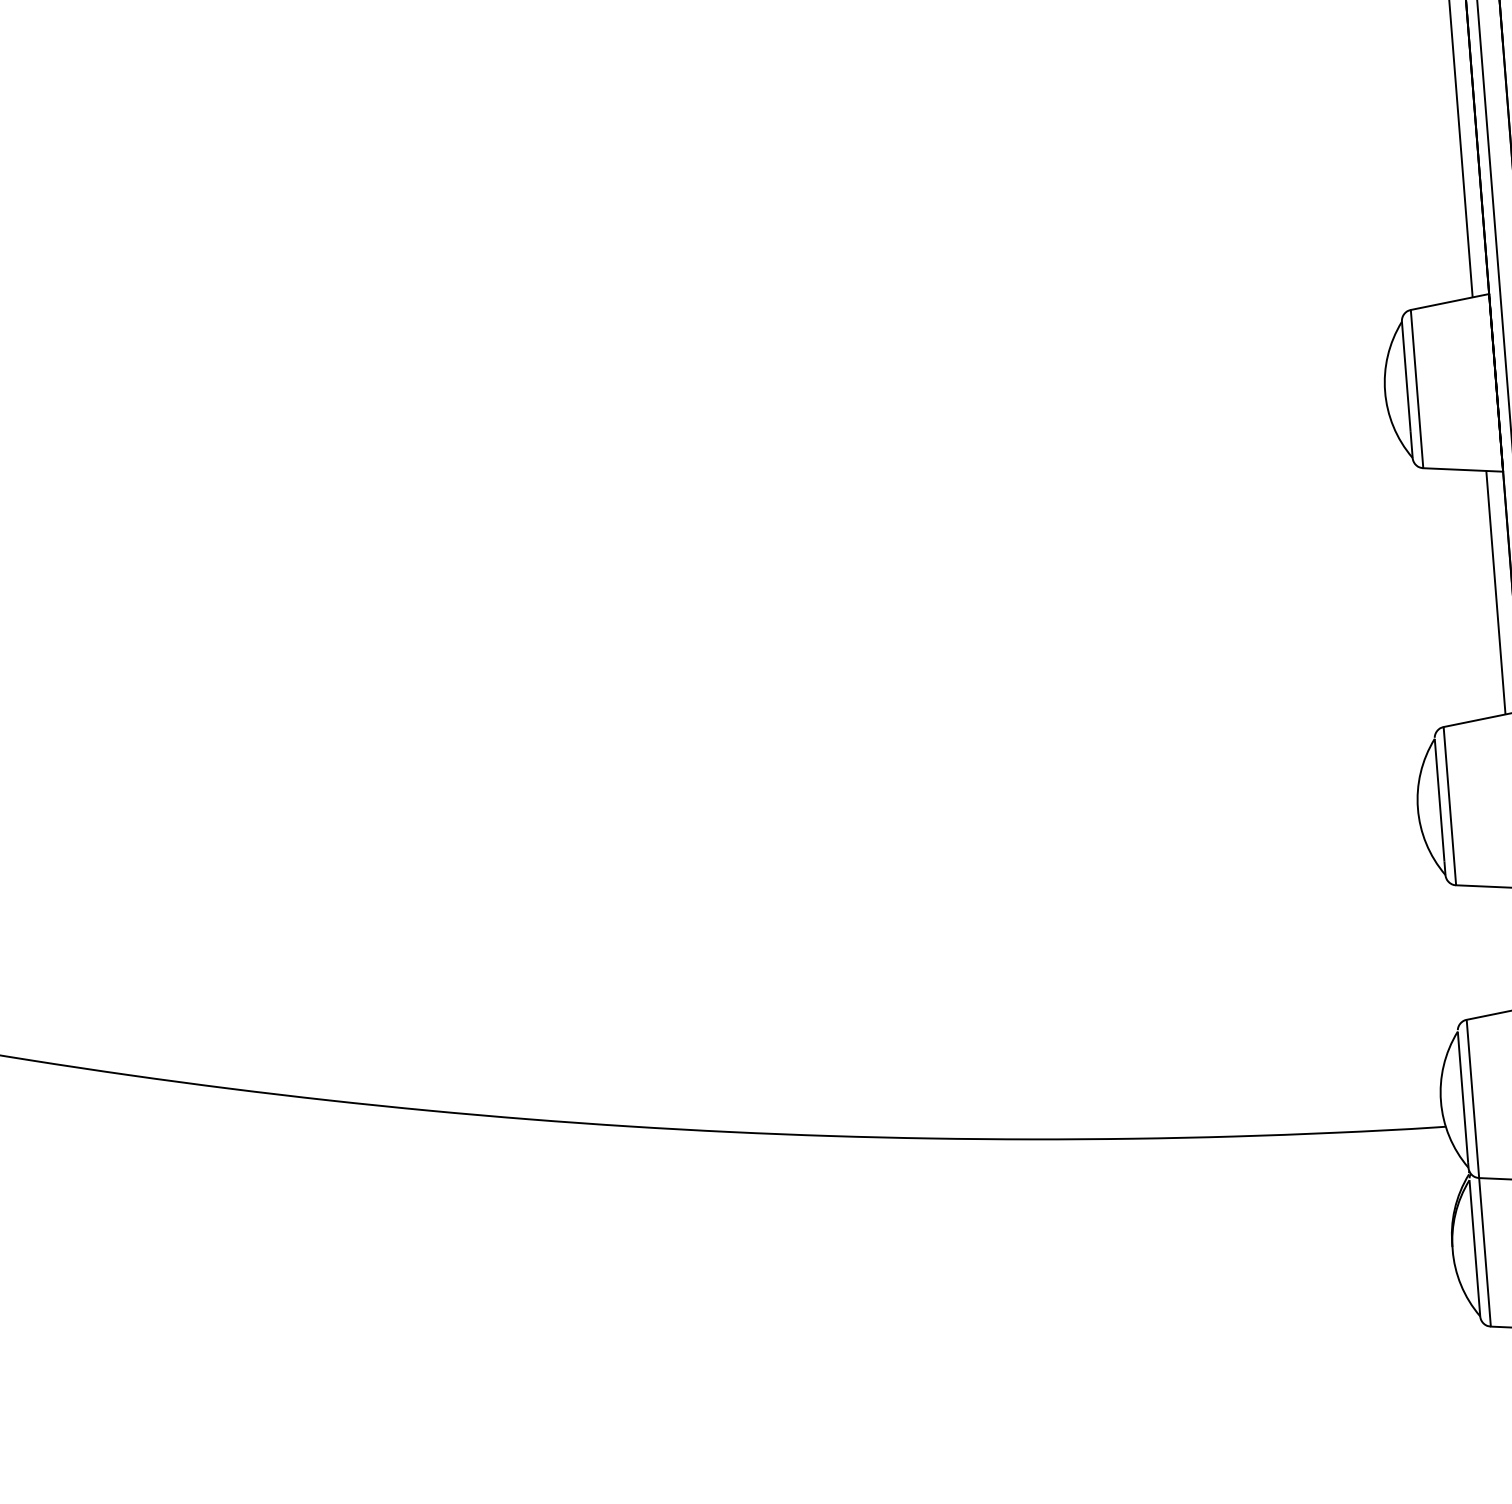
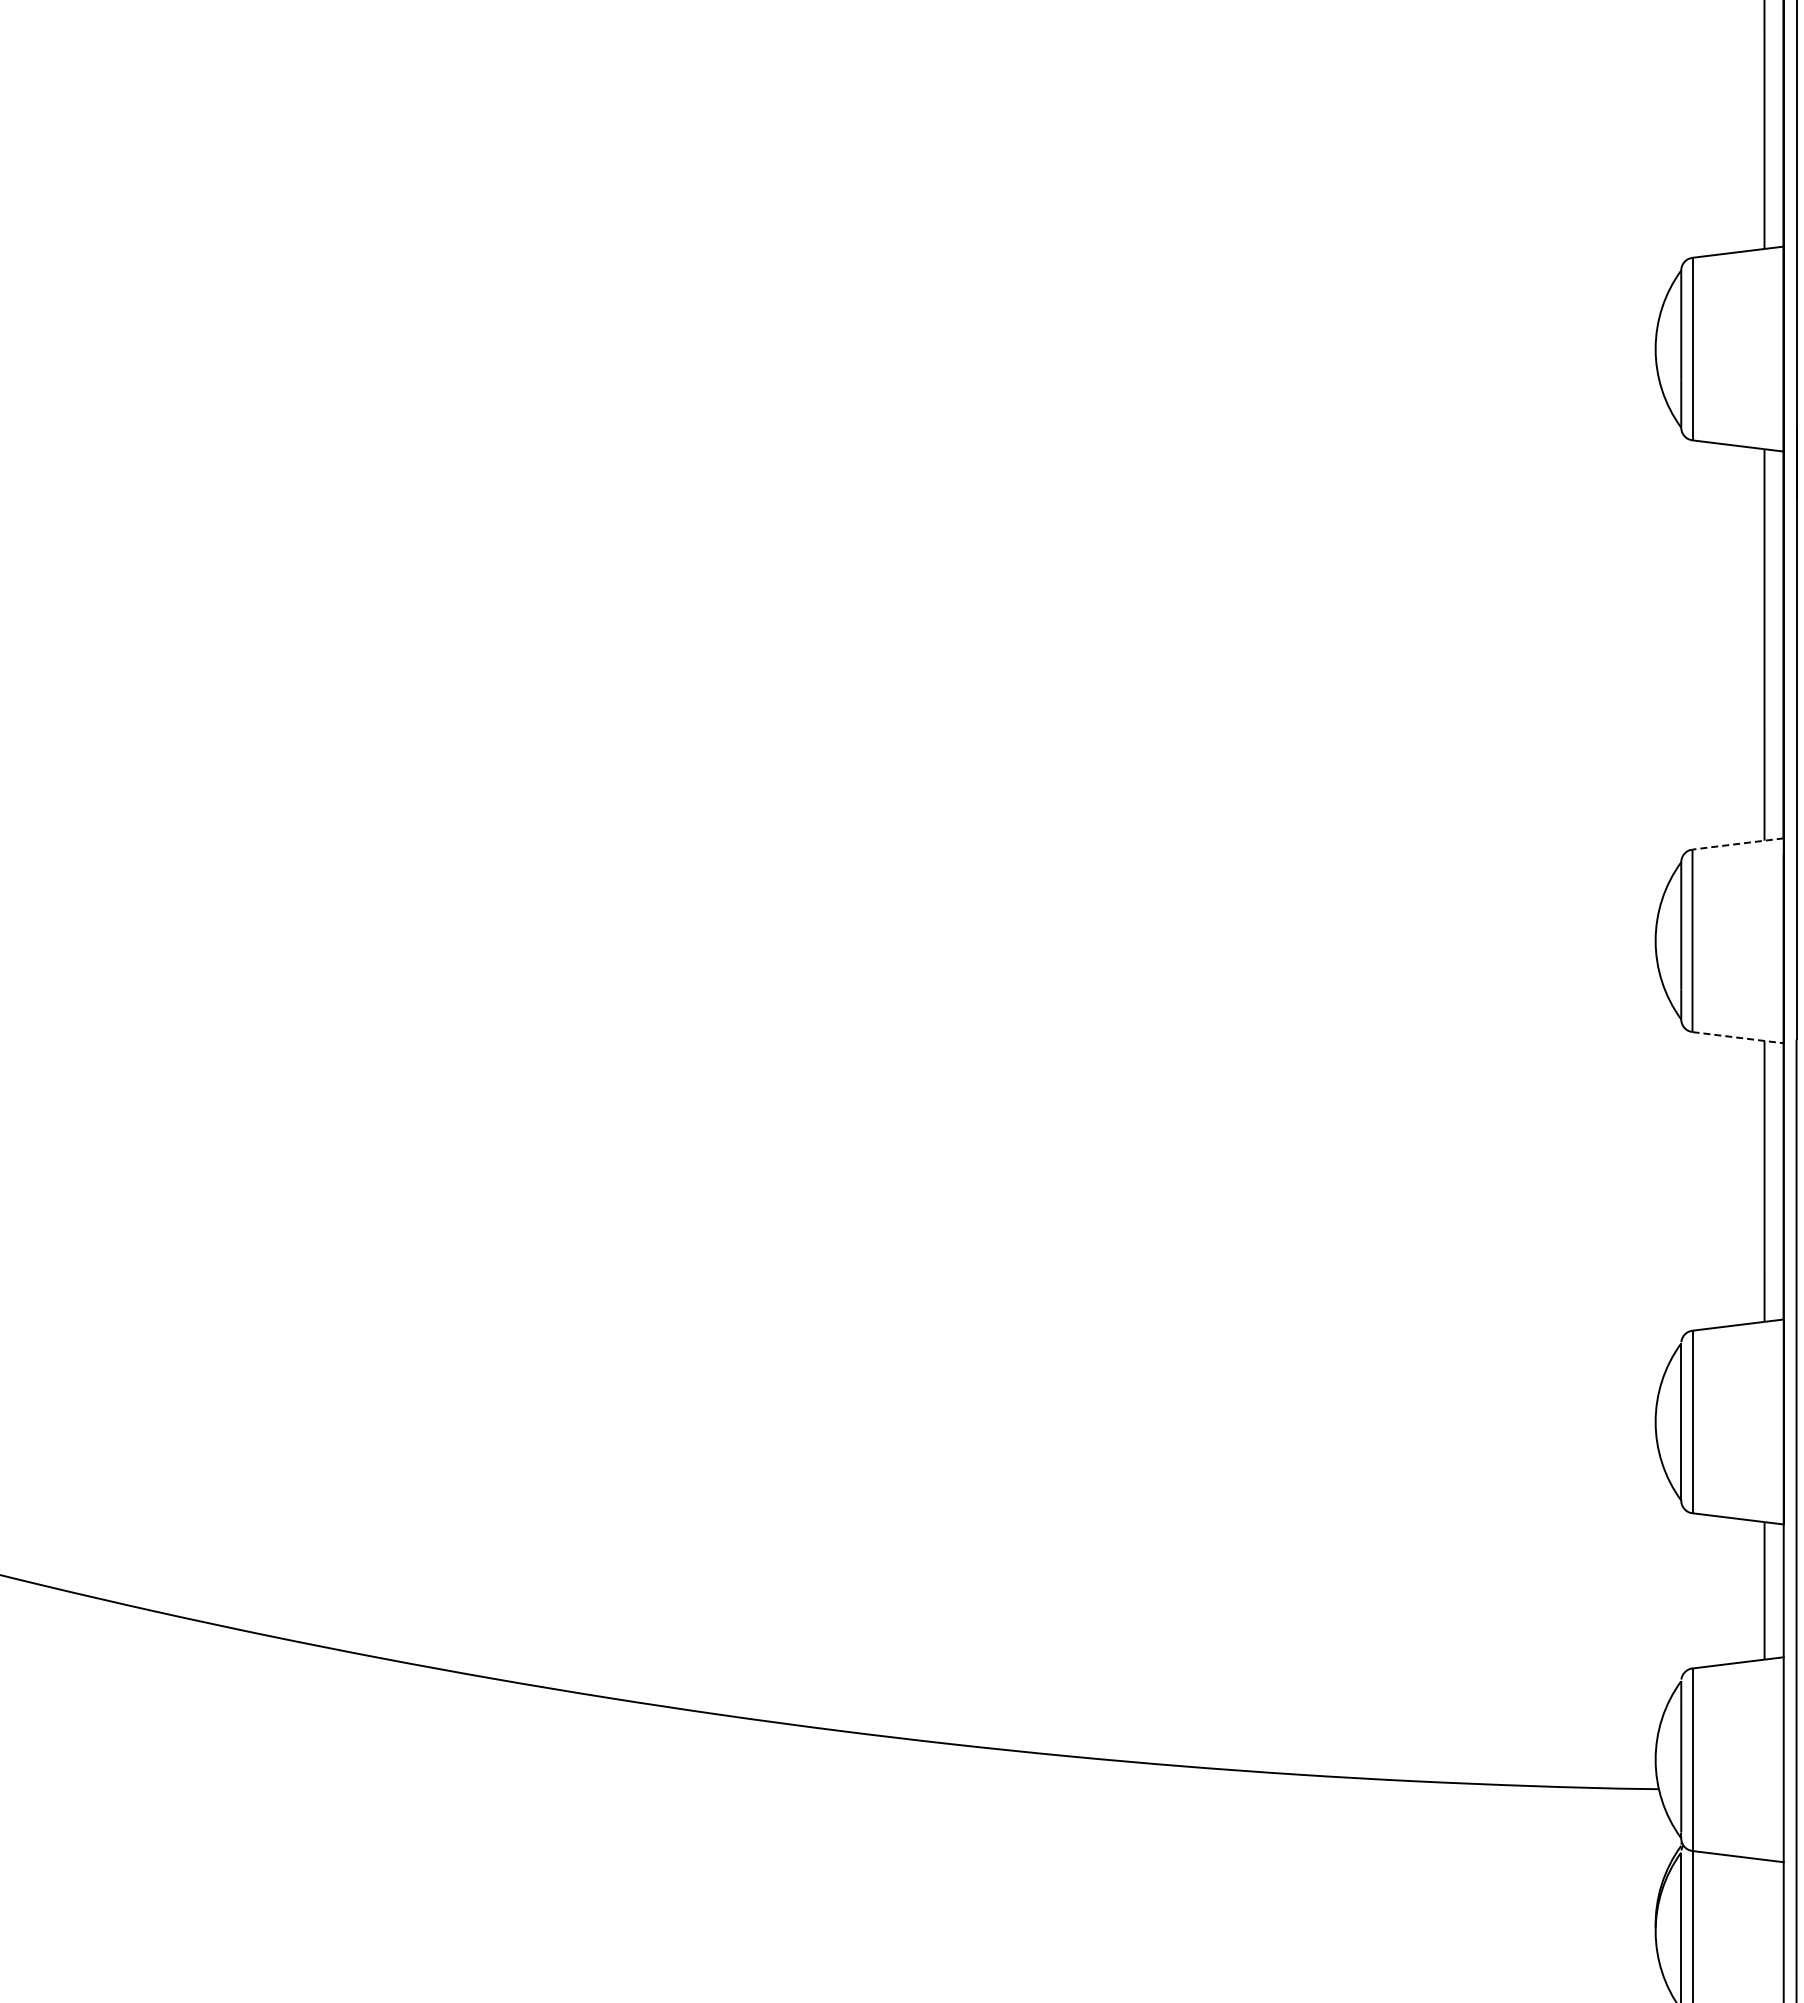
line: (1450, 301) -> (1738, 843), solid -> dashed
line: (1463, 469) -> (1738, 1037), solid -> dashed

